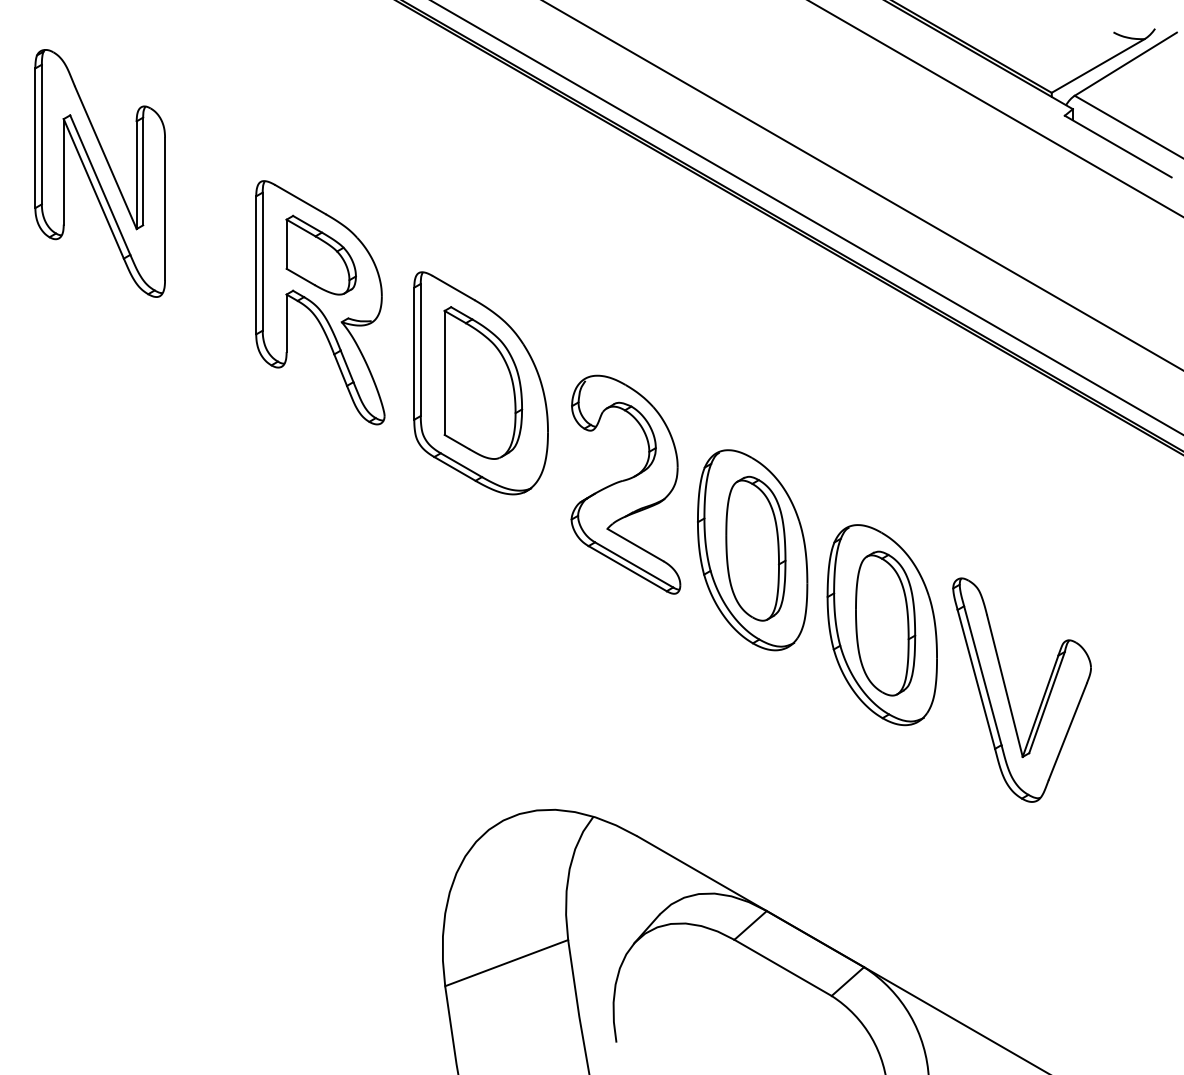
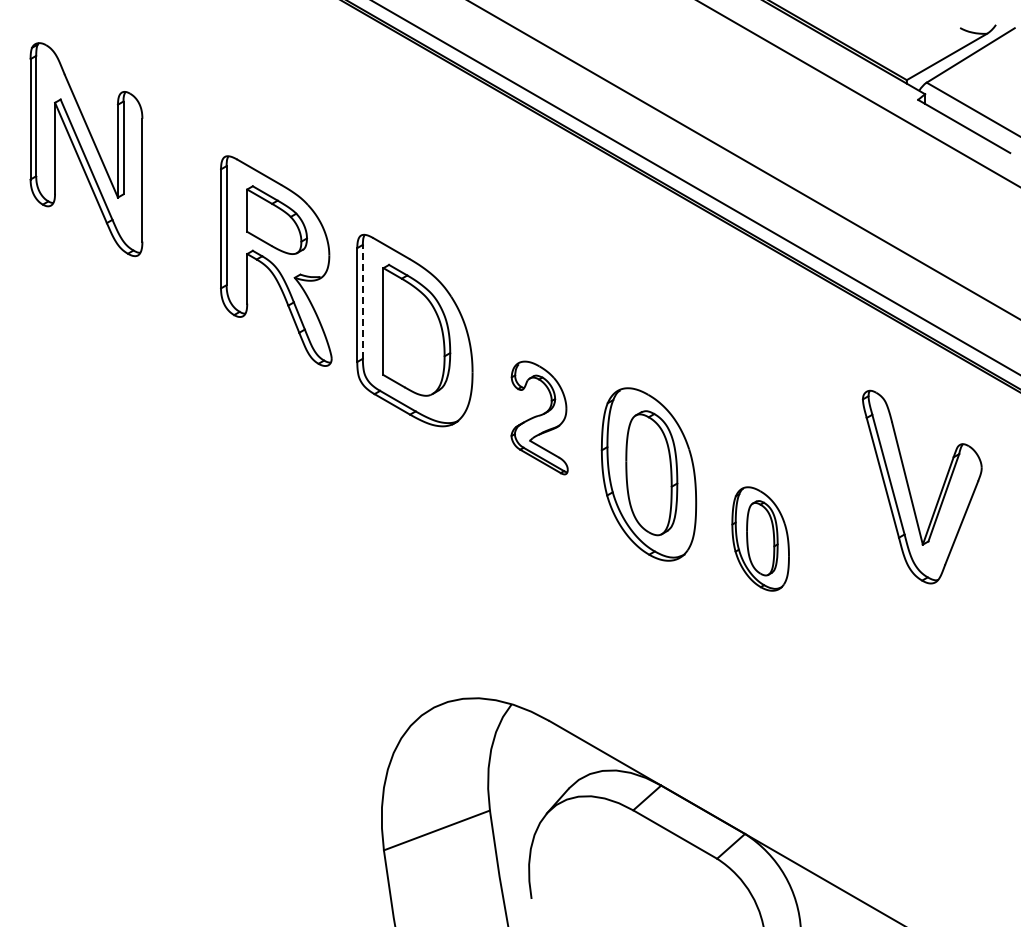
line: (420, 349) -> (362, 301), solid -> dashed
part: (625, 484) -> (539, 417), size x0.6
part: (881, 624) -> (760, 538), size x0.6
part: (1008, 694) -> (910, 490), moved

